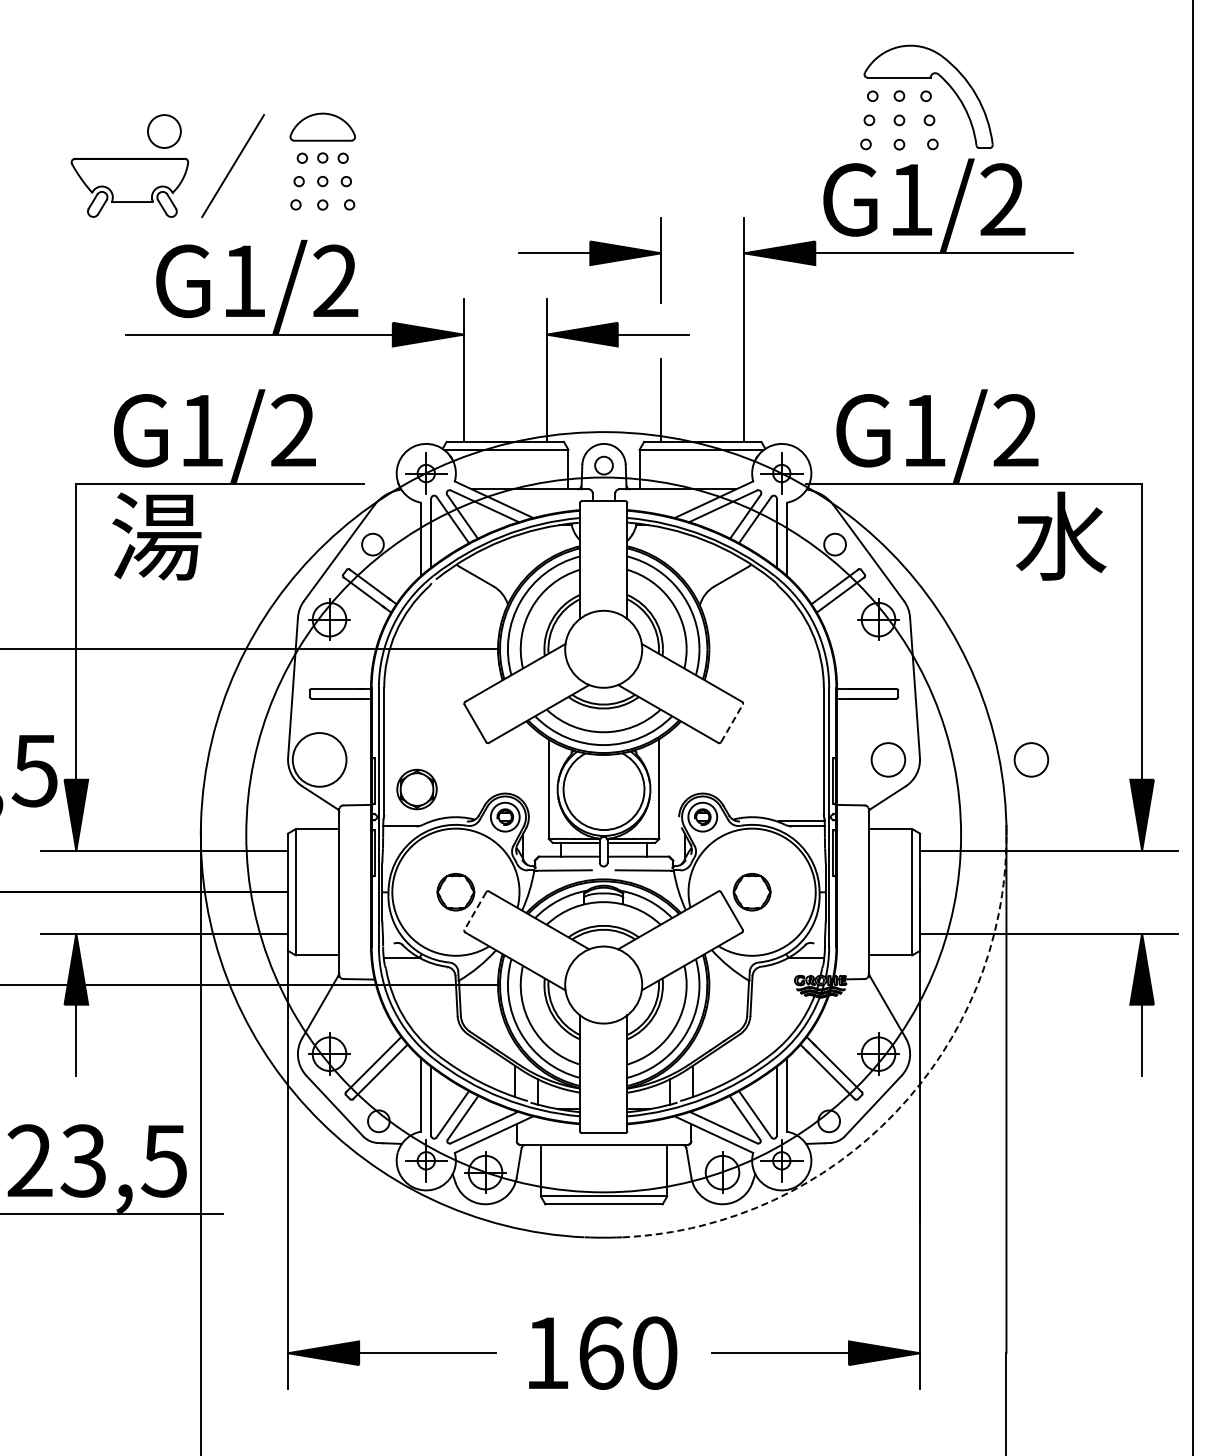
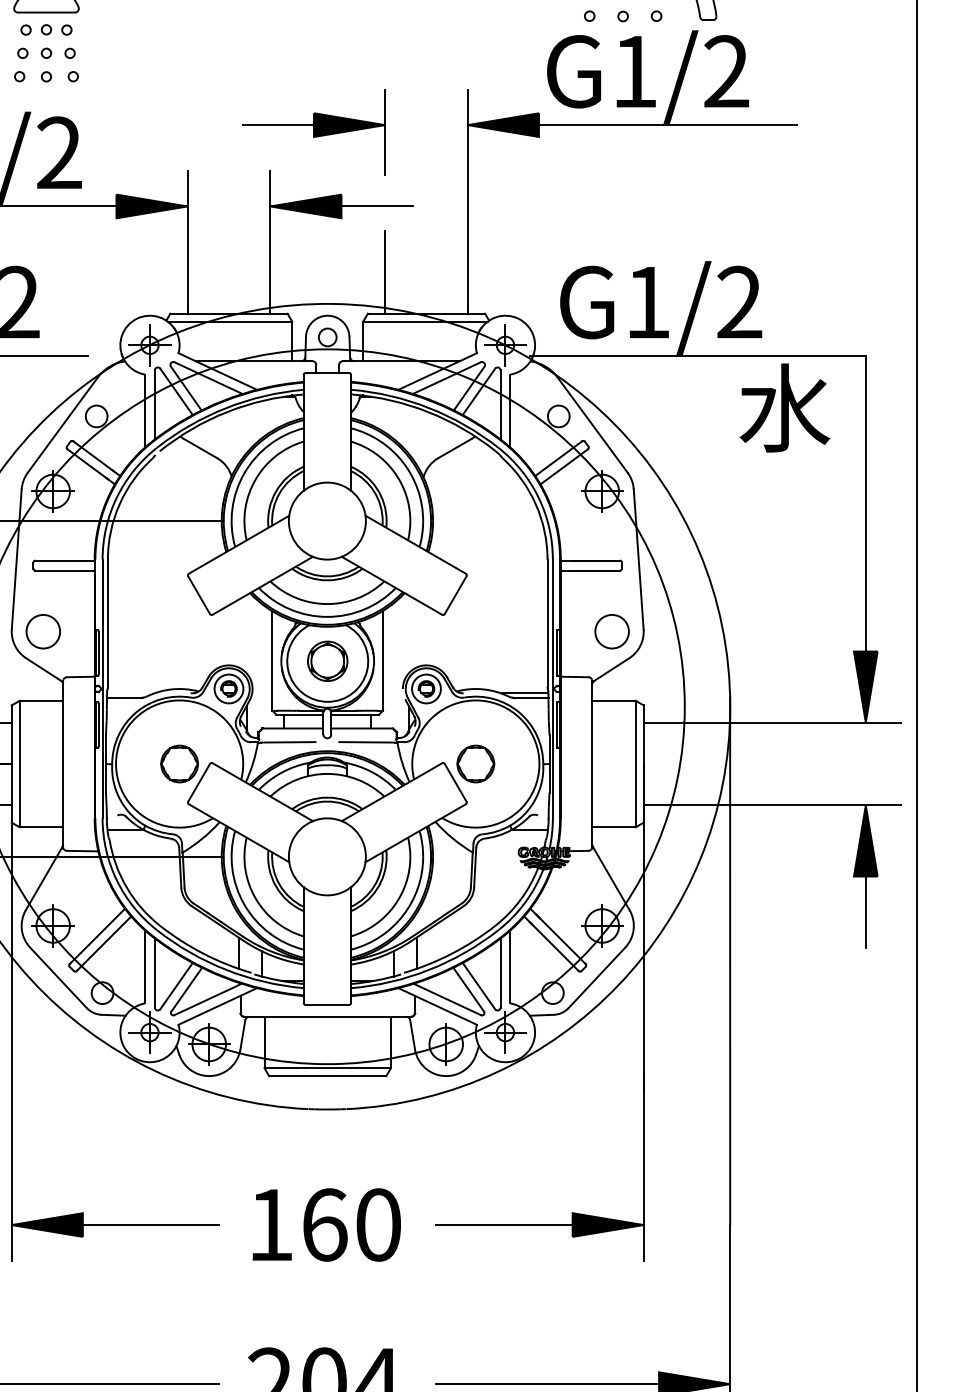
line: (731, 723) -> (455, 595), dashed -> solid
circle: (319, 759) -> (43, 631), size x0.62
circle: (1031, 759) -> (755, 631), removed
part: (416, 789) -> (327, 661), moved
line: (475, 911) -> (199, 783), dashed -> solid
arc: (895, 1112) -> (619, 984), dashed -> solid

